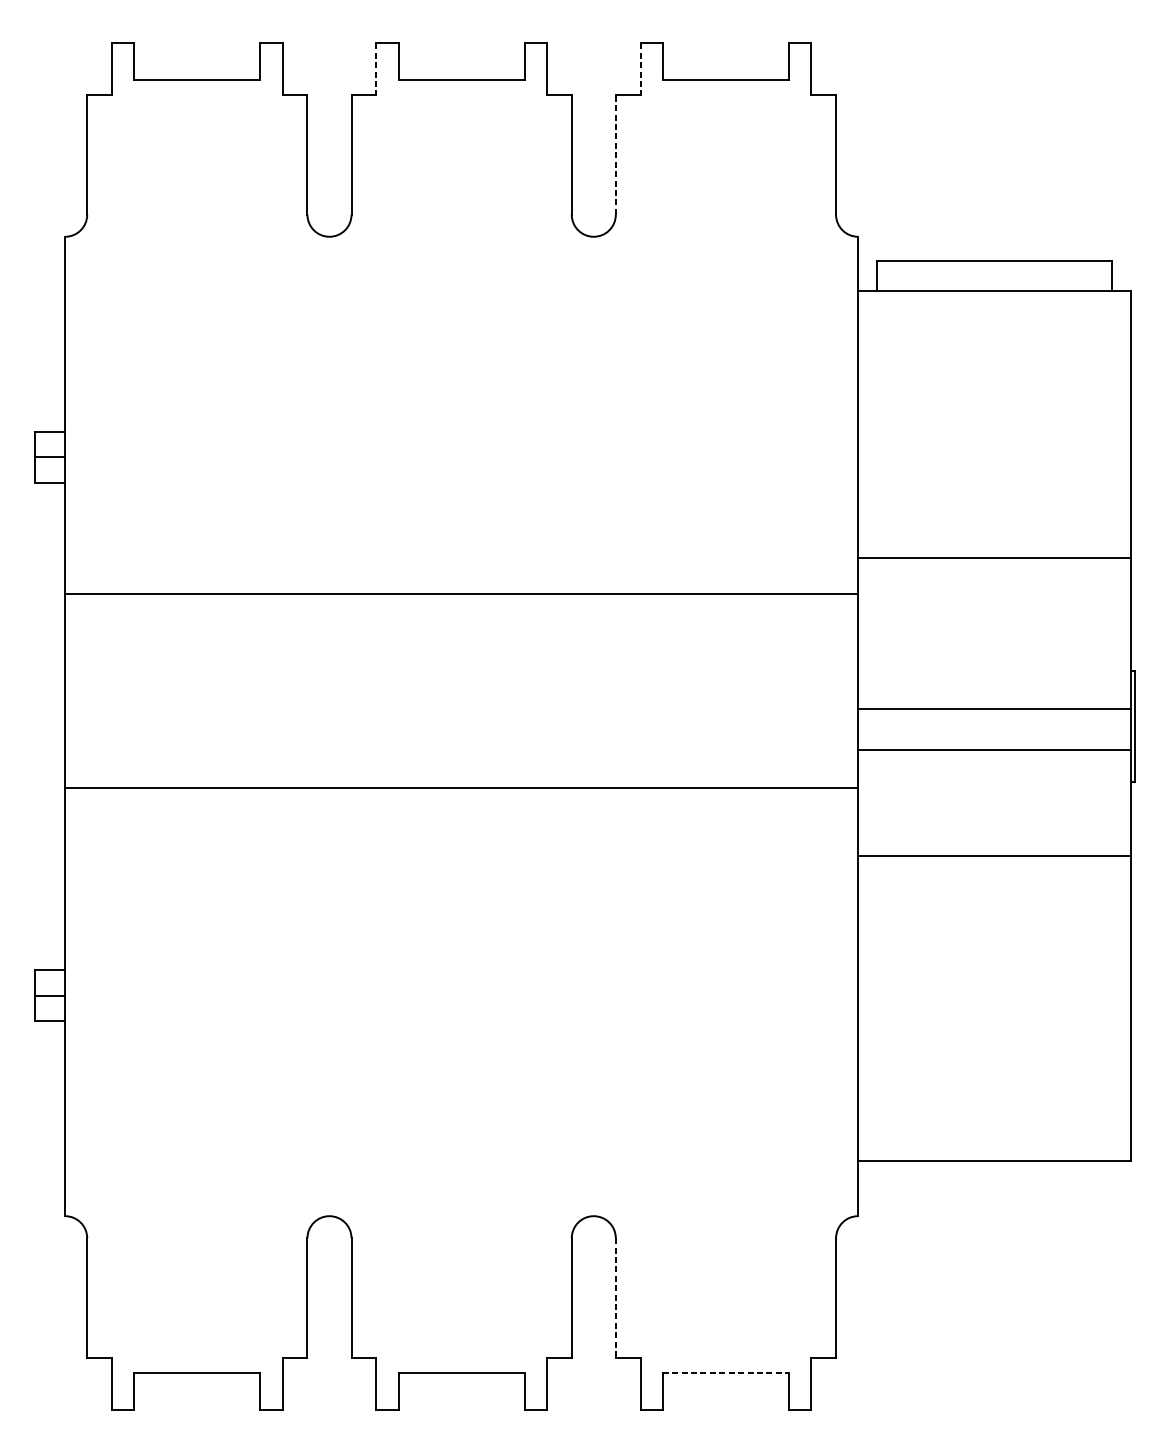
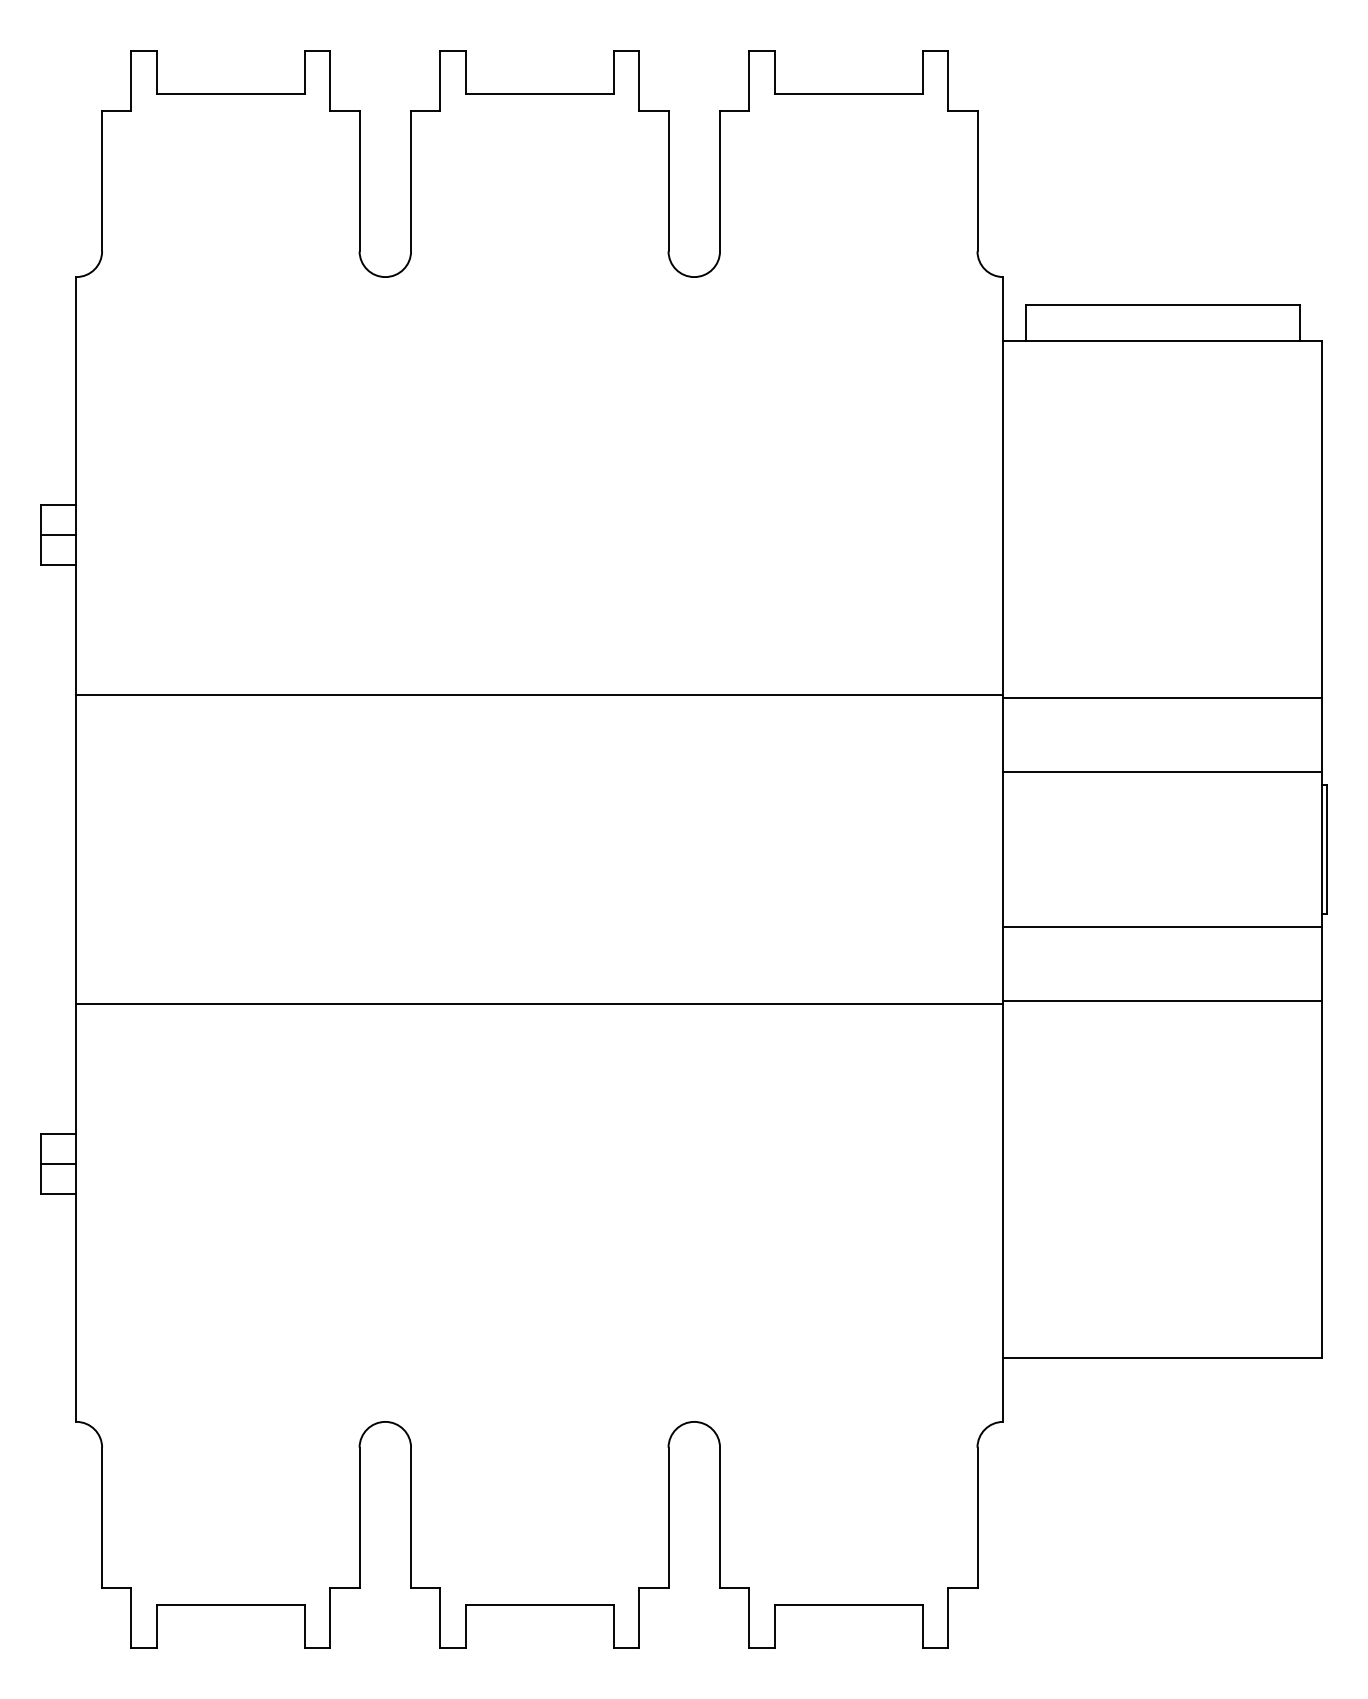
line: (376, 69) -> (440, 81), dashed -> solid
line: (641, 69) -> (749, 81), dashed -> solid
line: (616, 155) -> (720, 181), dashed -> solid
line: (994, 558) -> (1162, 698), moved
line: (994, 708) -> (1162, 771), moved
line: (994, 749) -> (1162, 927), moved
line: (461, 787) -> (539, 1003), moved
line: (616, 1297) -> (720, 1517), dashed -> solid
line: (725, 1372) -> (848, 1604), dashed -> solid

